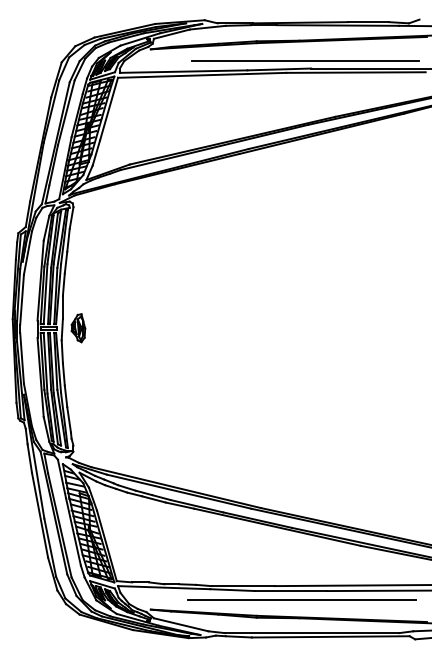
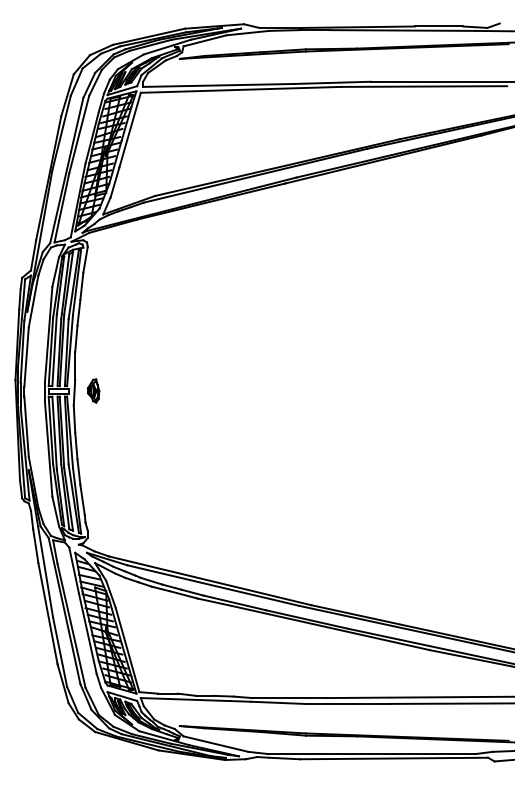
line: (305, 60) -> (364, 72), removed
part: (78, 327) -> (93, 390), size x0.7
line: (301, 600) -> (359, 715), removed

